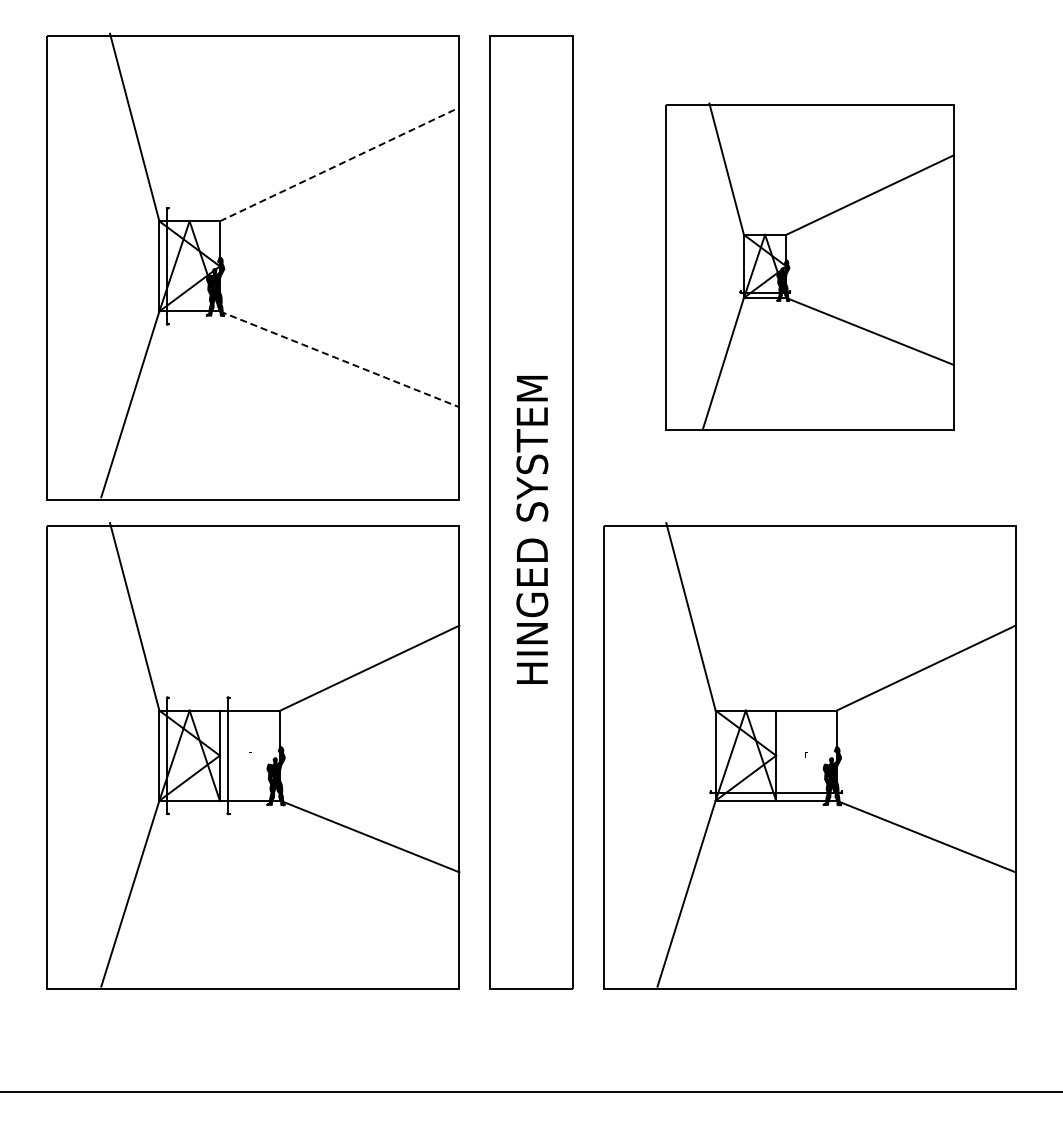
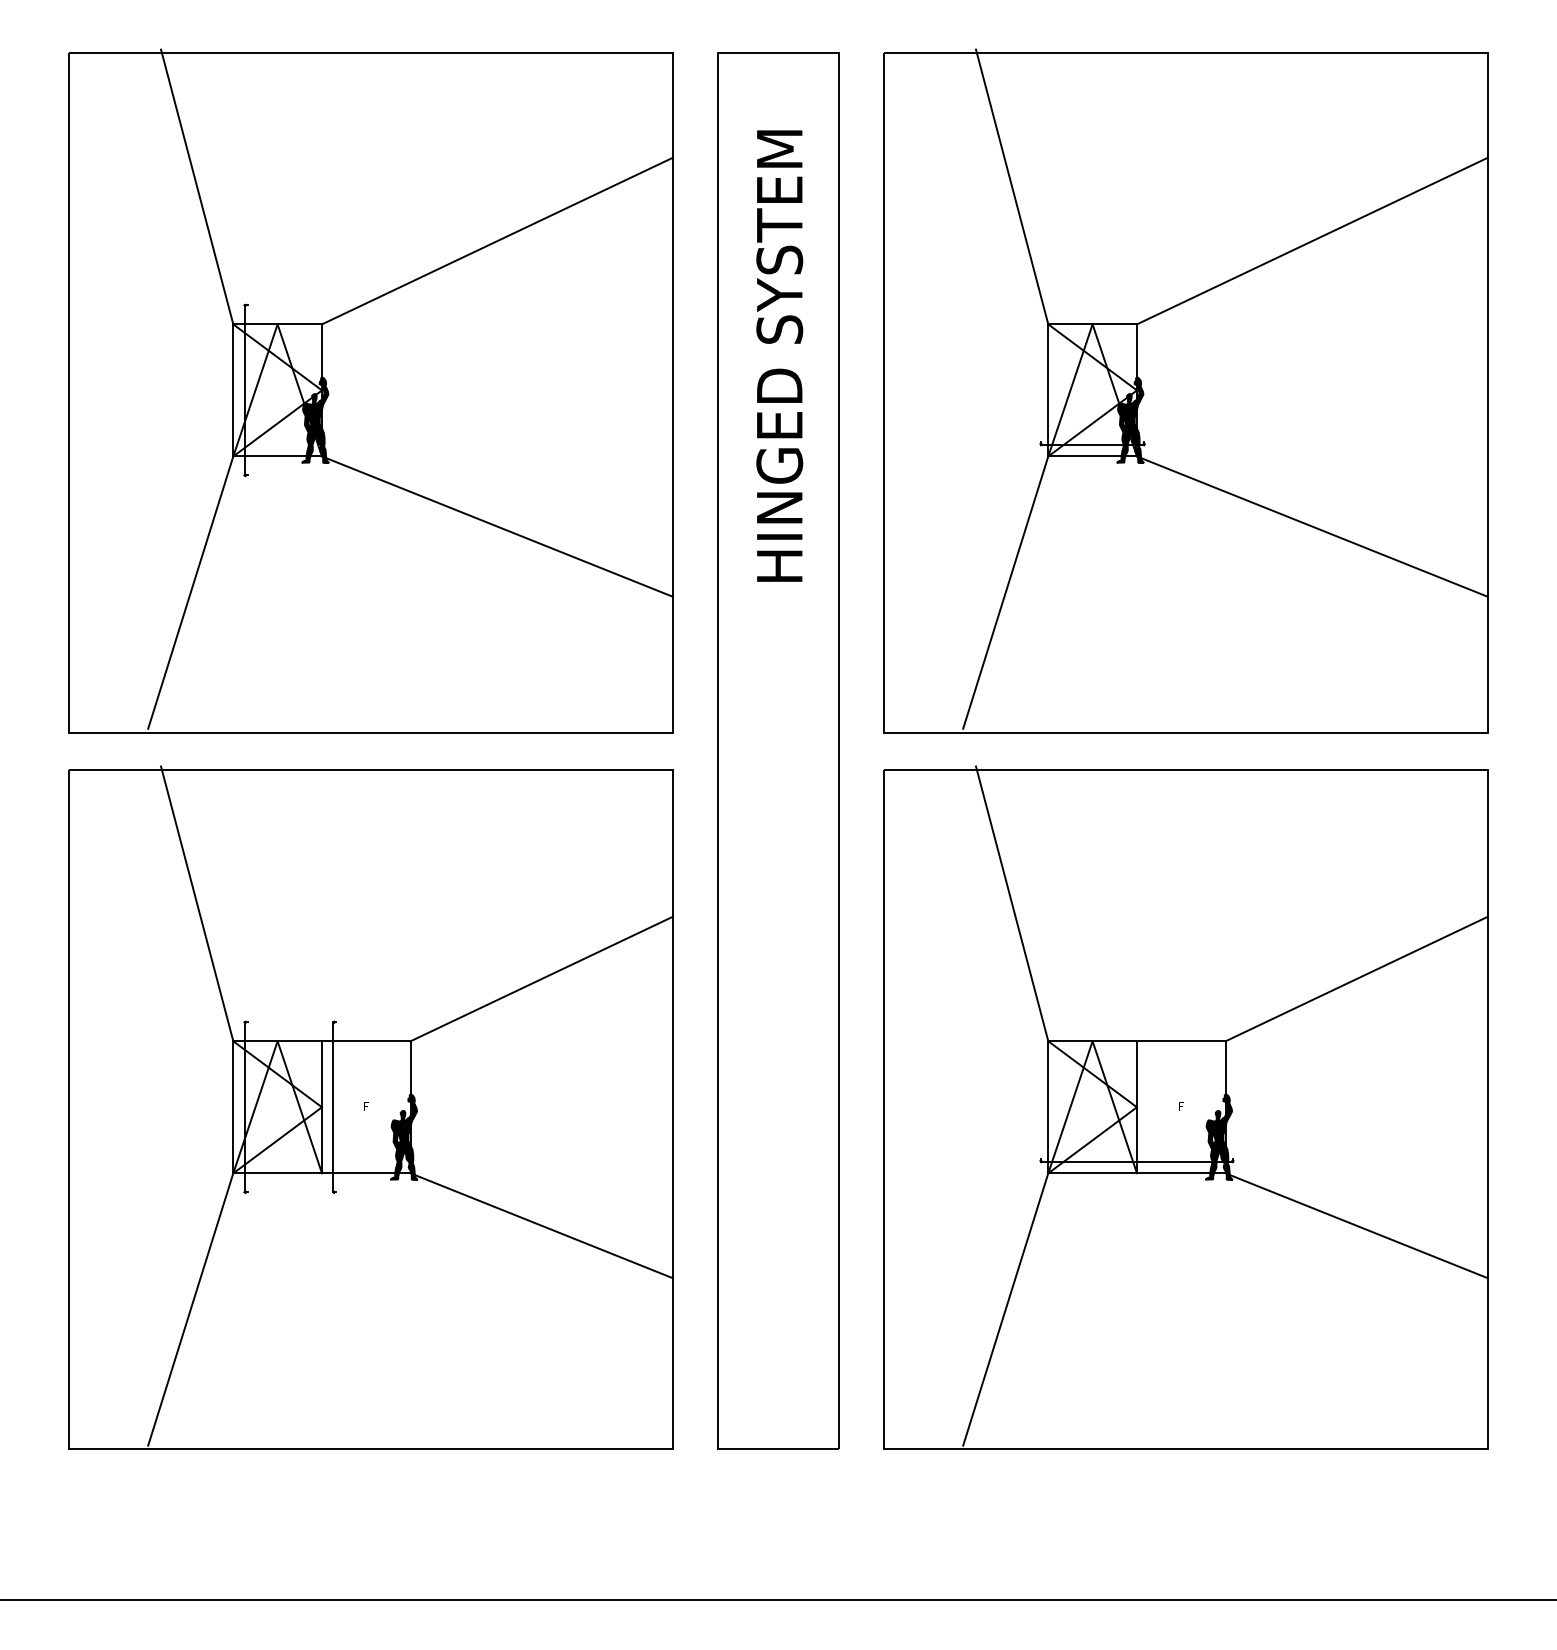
line: (339, 164) -> (497, 241), dashed -> solid
part: (809, 266) -> (1185, 390), size x1.43
line: (339, 359) -> (497, 526), dashed -> solid
text: (532, 529) -> (779, 355), moved

